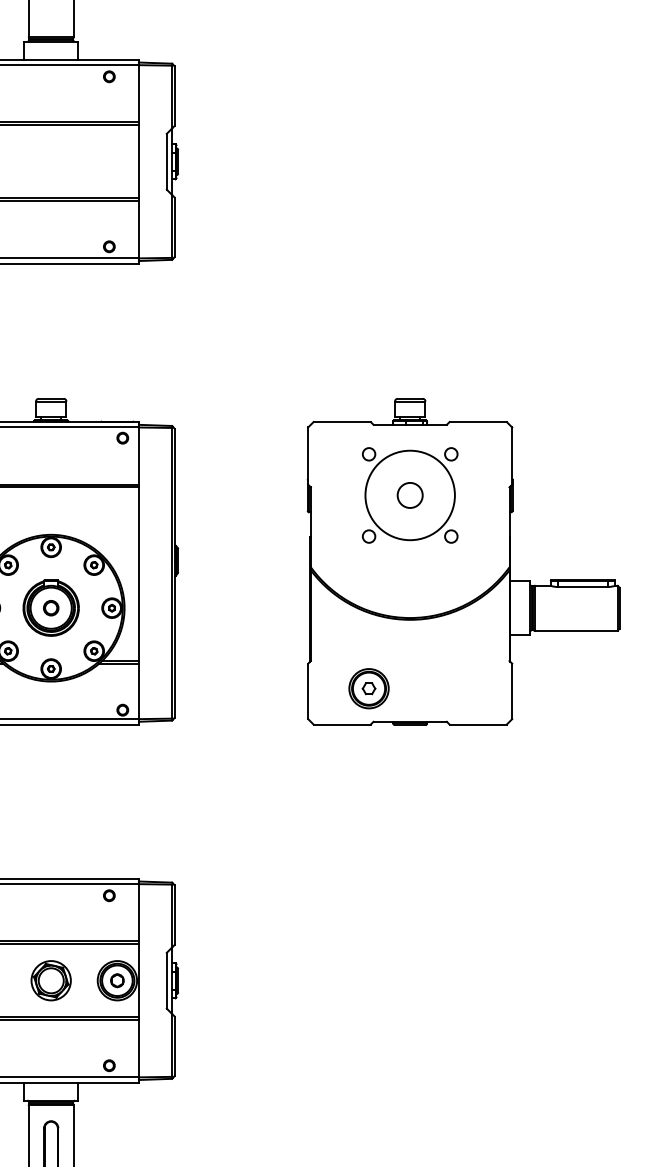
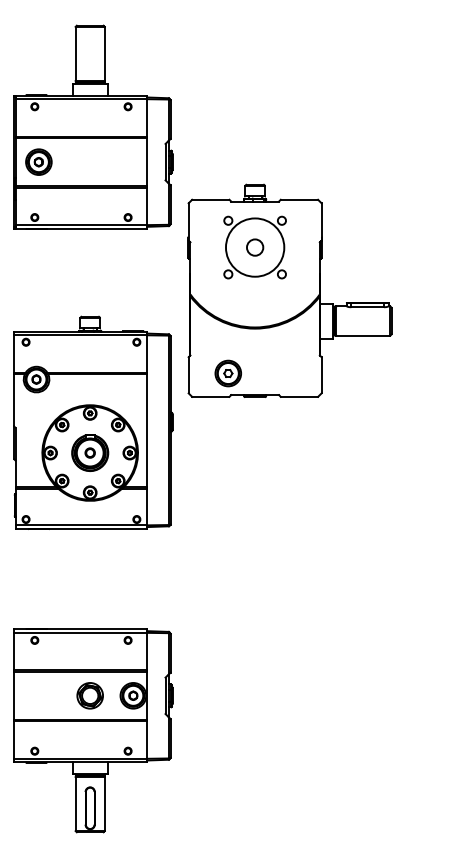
part: (462, 561) -> (289, 290), moved

